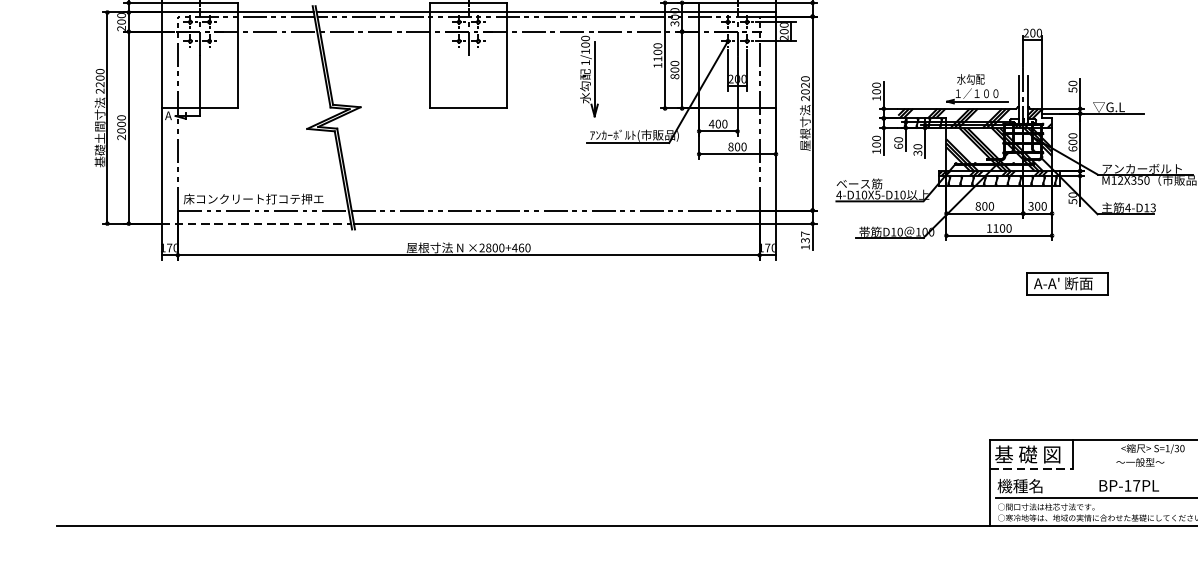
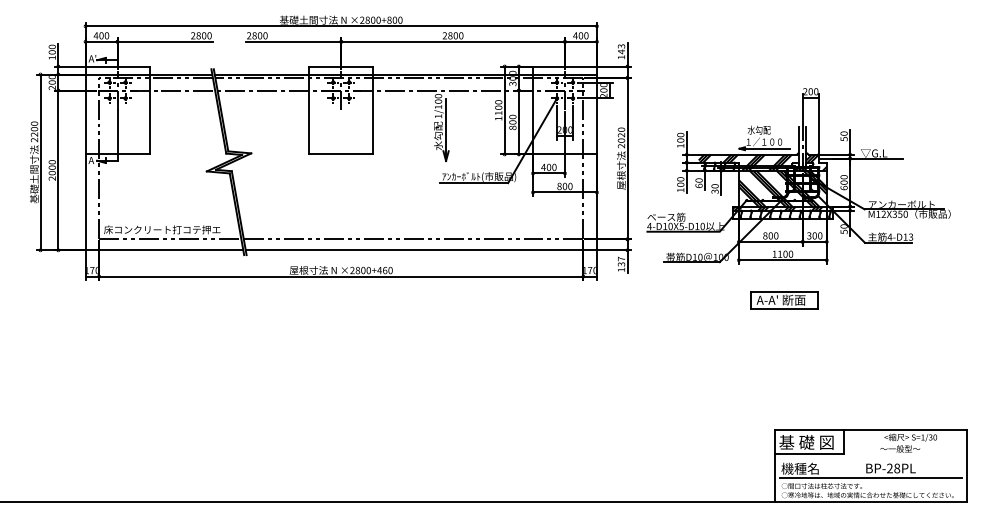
line: (256, 223) -> (164, 250), dashed -> solid
part: (1067, 283) -> (784, 300), moved
line: (1032, 469) -> (810, 454), dashed -> solid
text: (1132, 485) -> (893, 468), BP-17PL -> BP-28PL

